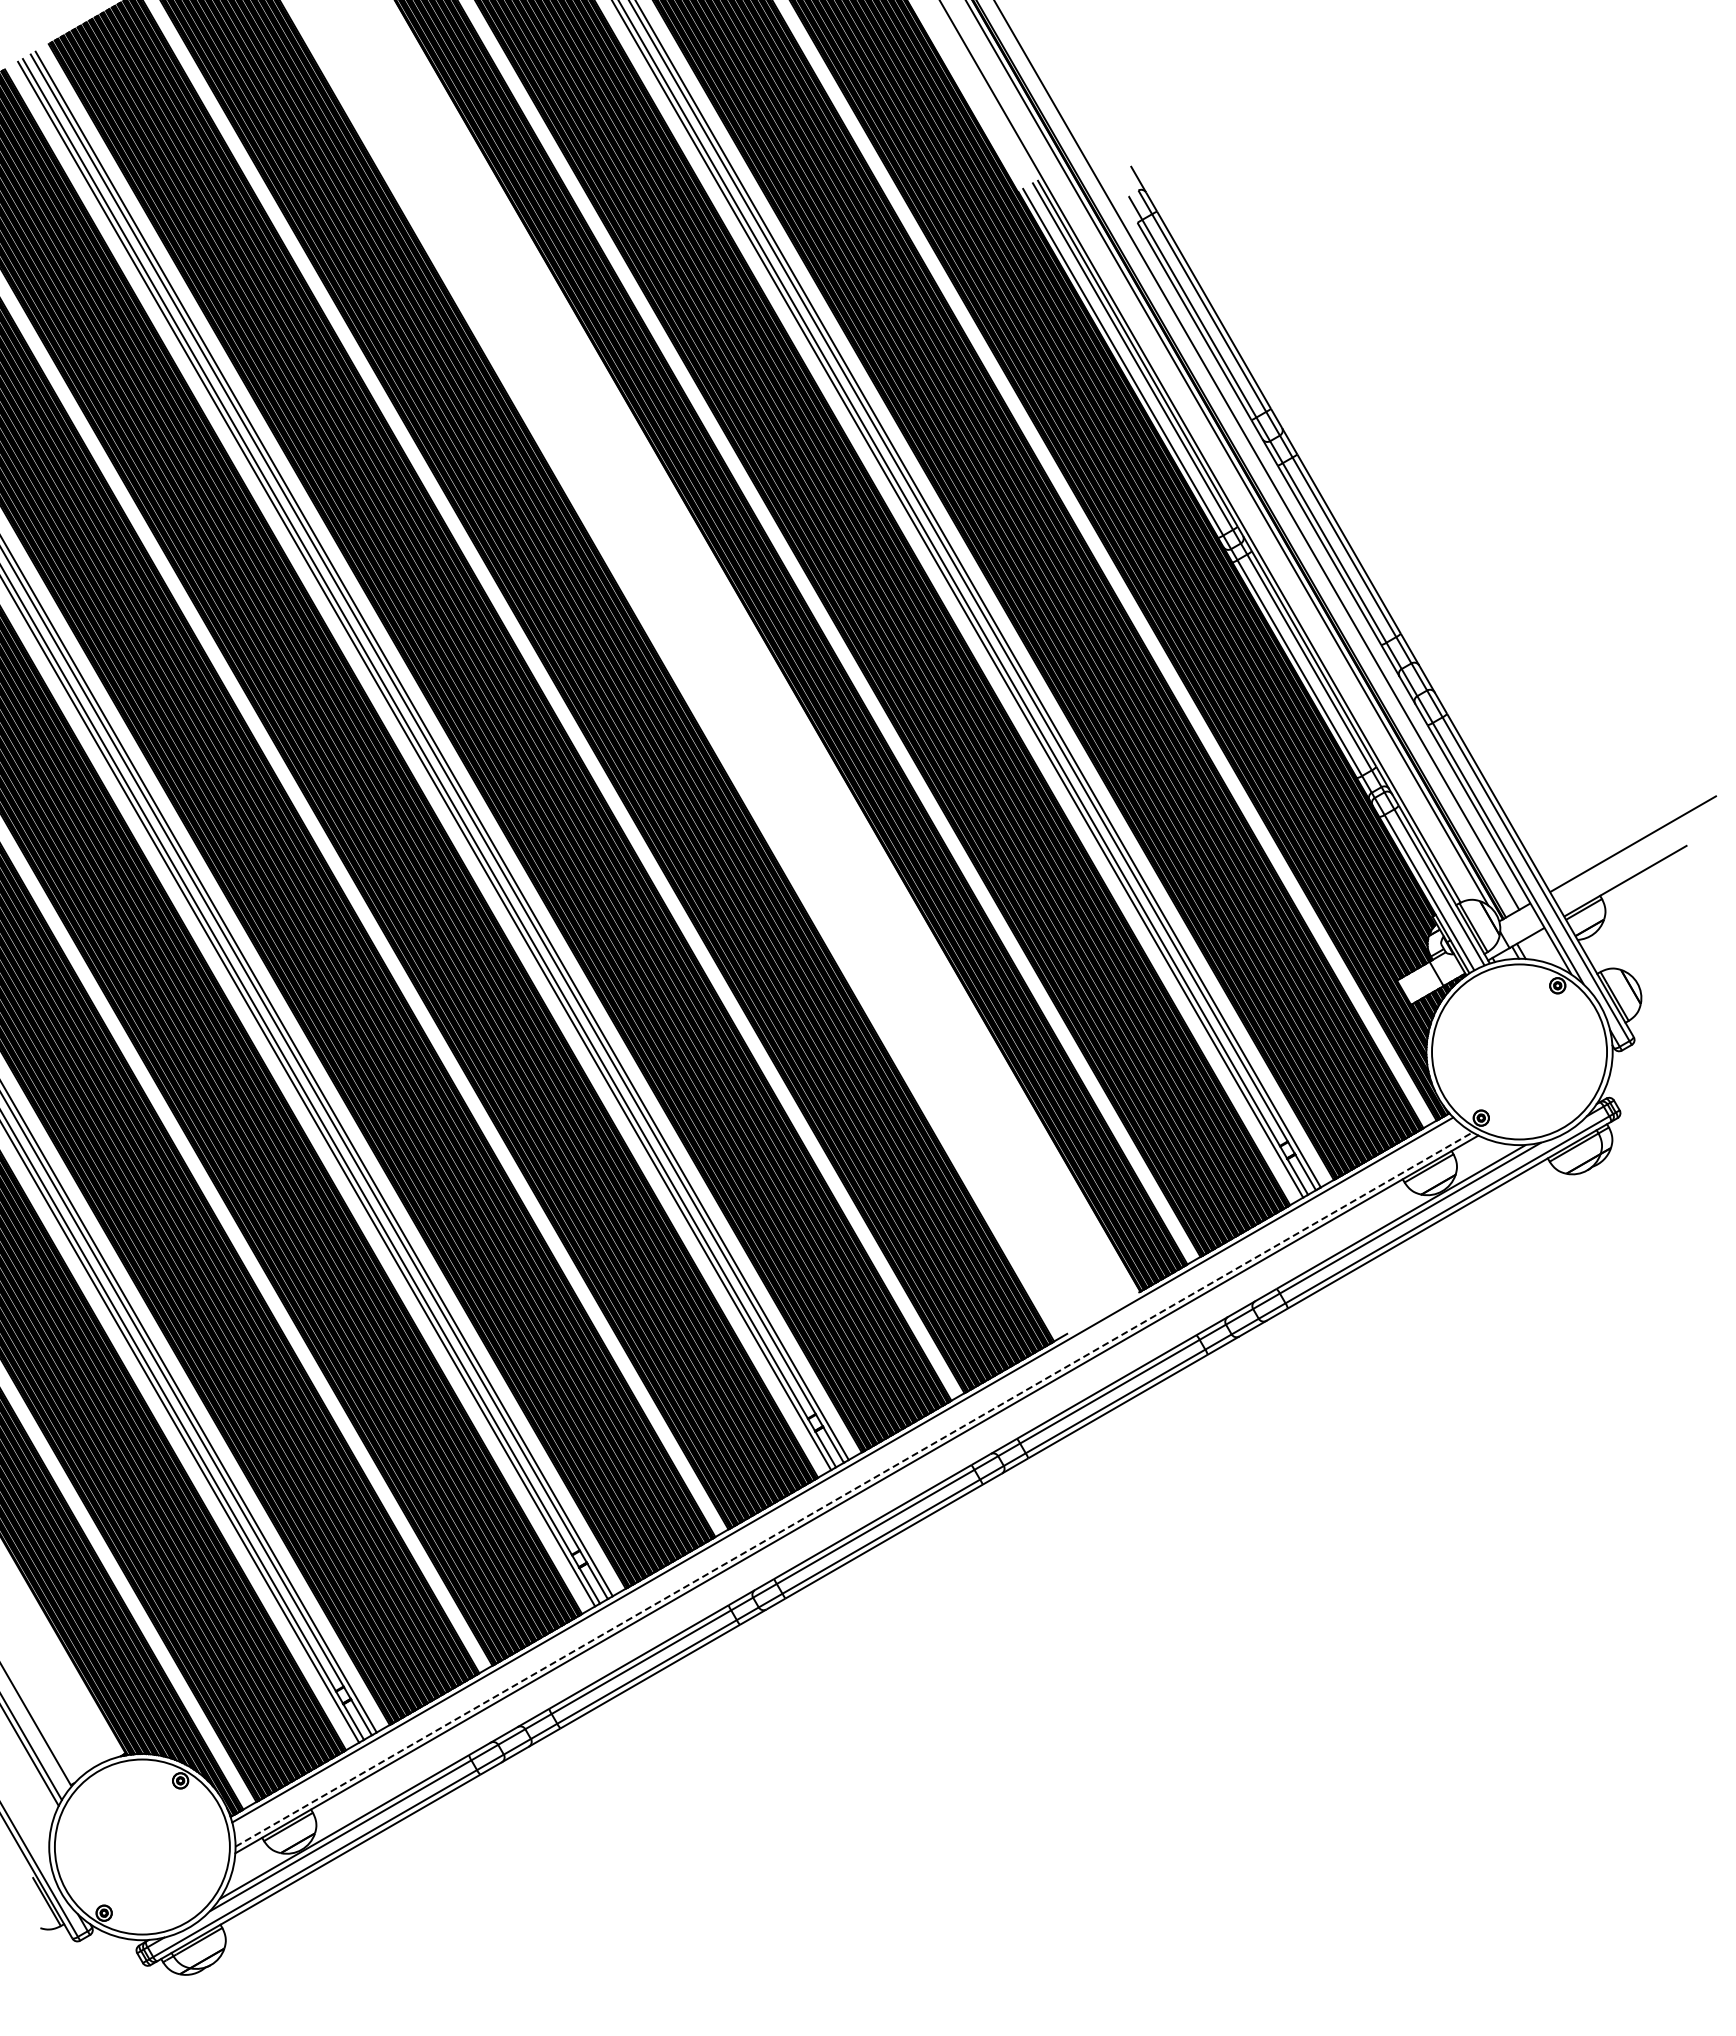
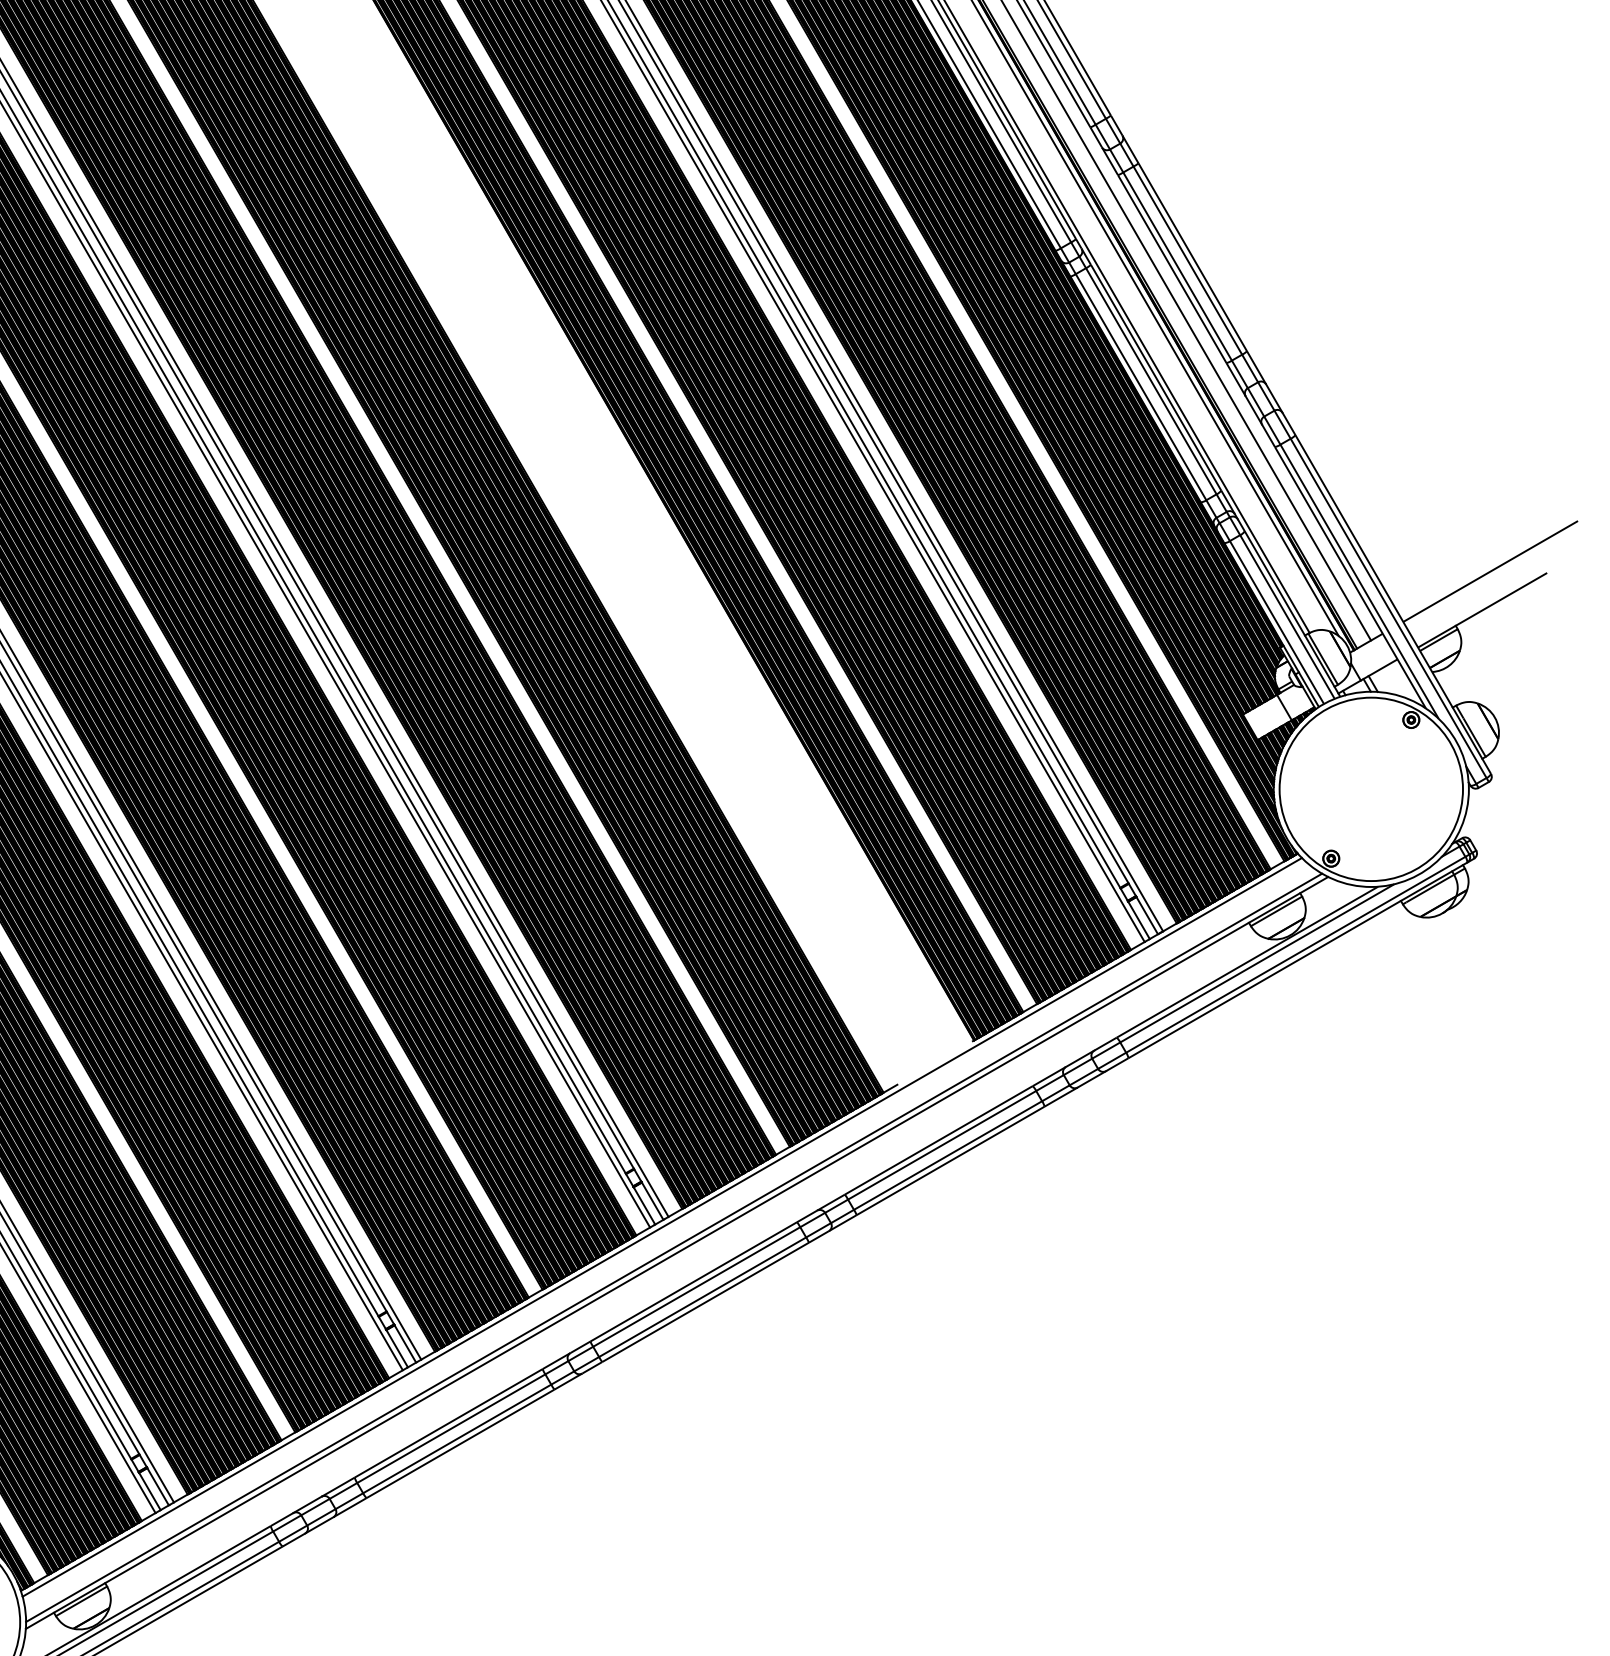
line: (854, 1489) -> (674, 1247), dashed -> solid

